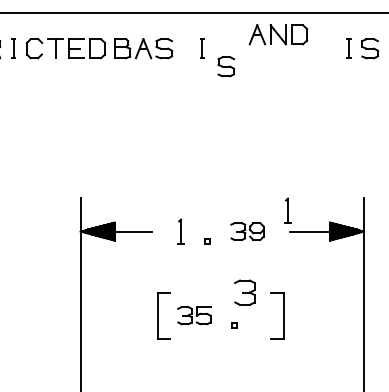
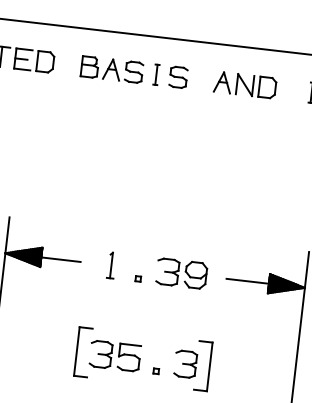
part: (278, 34) -> (245, 84), moved
part: (143, 48) -> (112, 69), moved
part: (226, 66) -> (178, 77), moved
part: (287, 210) -> (226, 256), removed
part: (247, 231) -> (181, 273), size x1.43
part: (244, 292) -> (185, 363), moved
part: (194, 315) -> (115, 355), size x1.43

